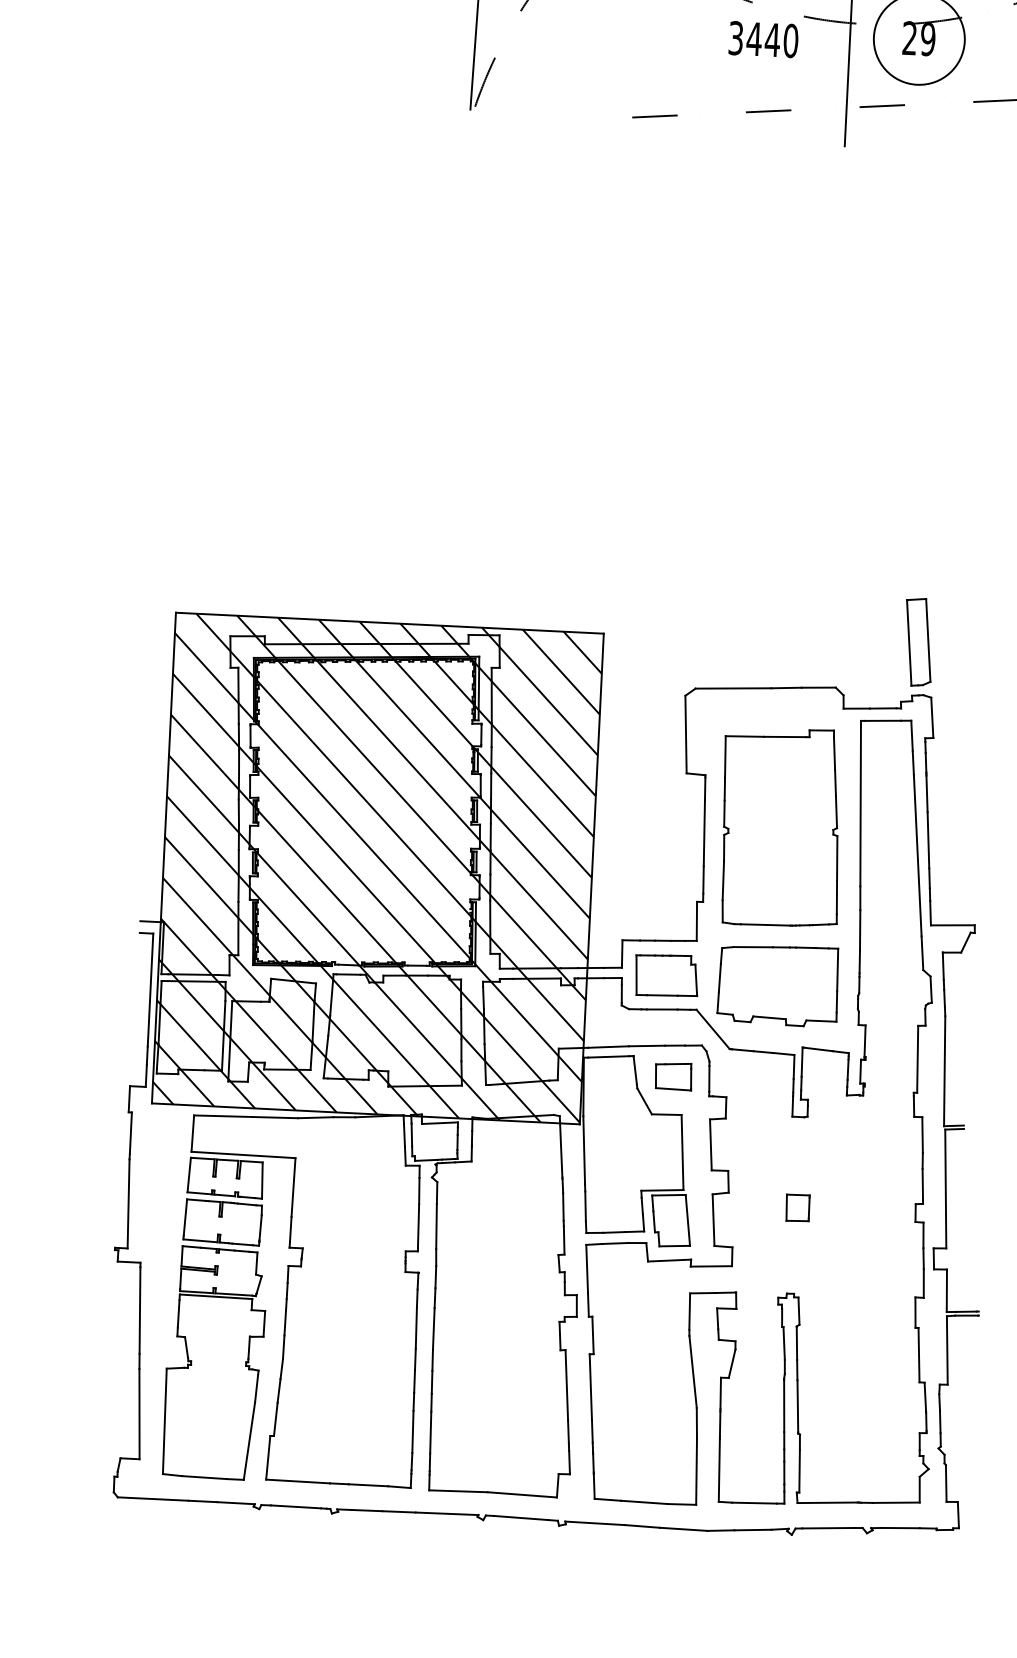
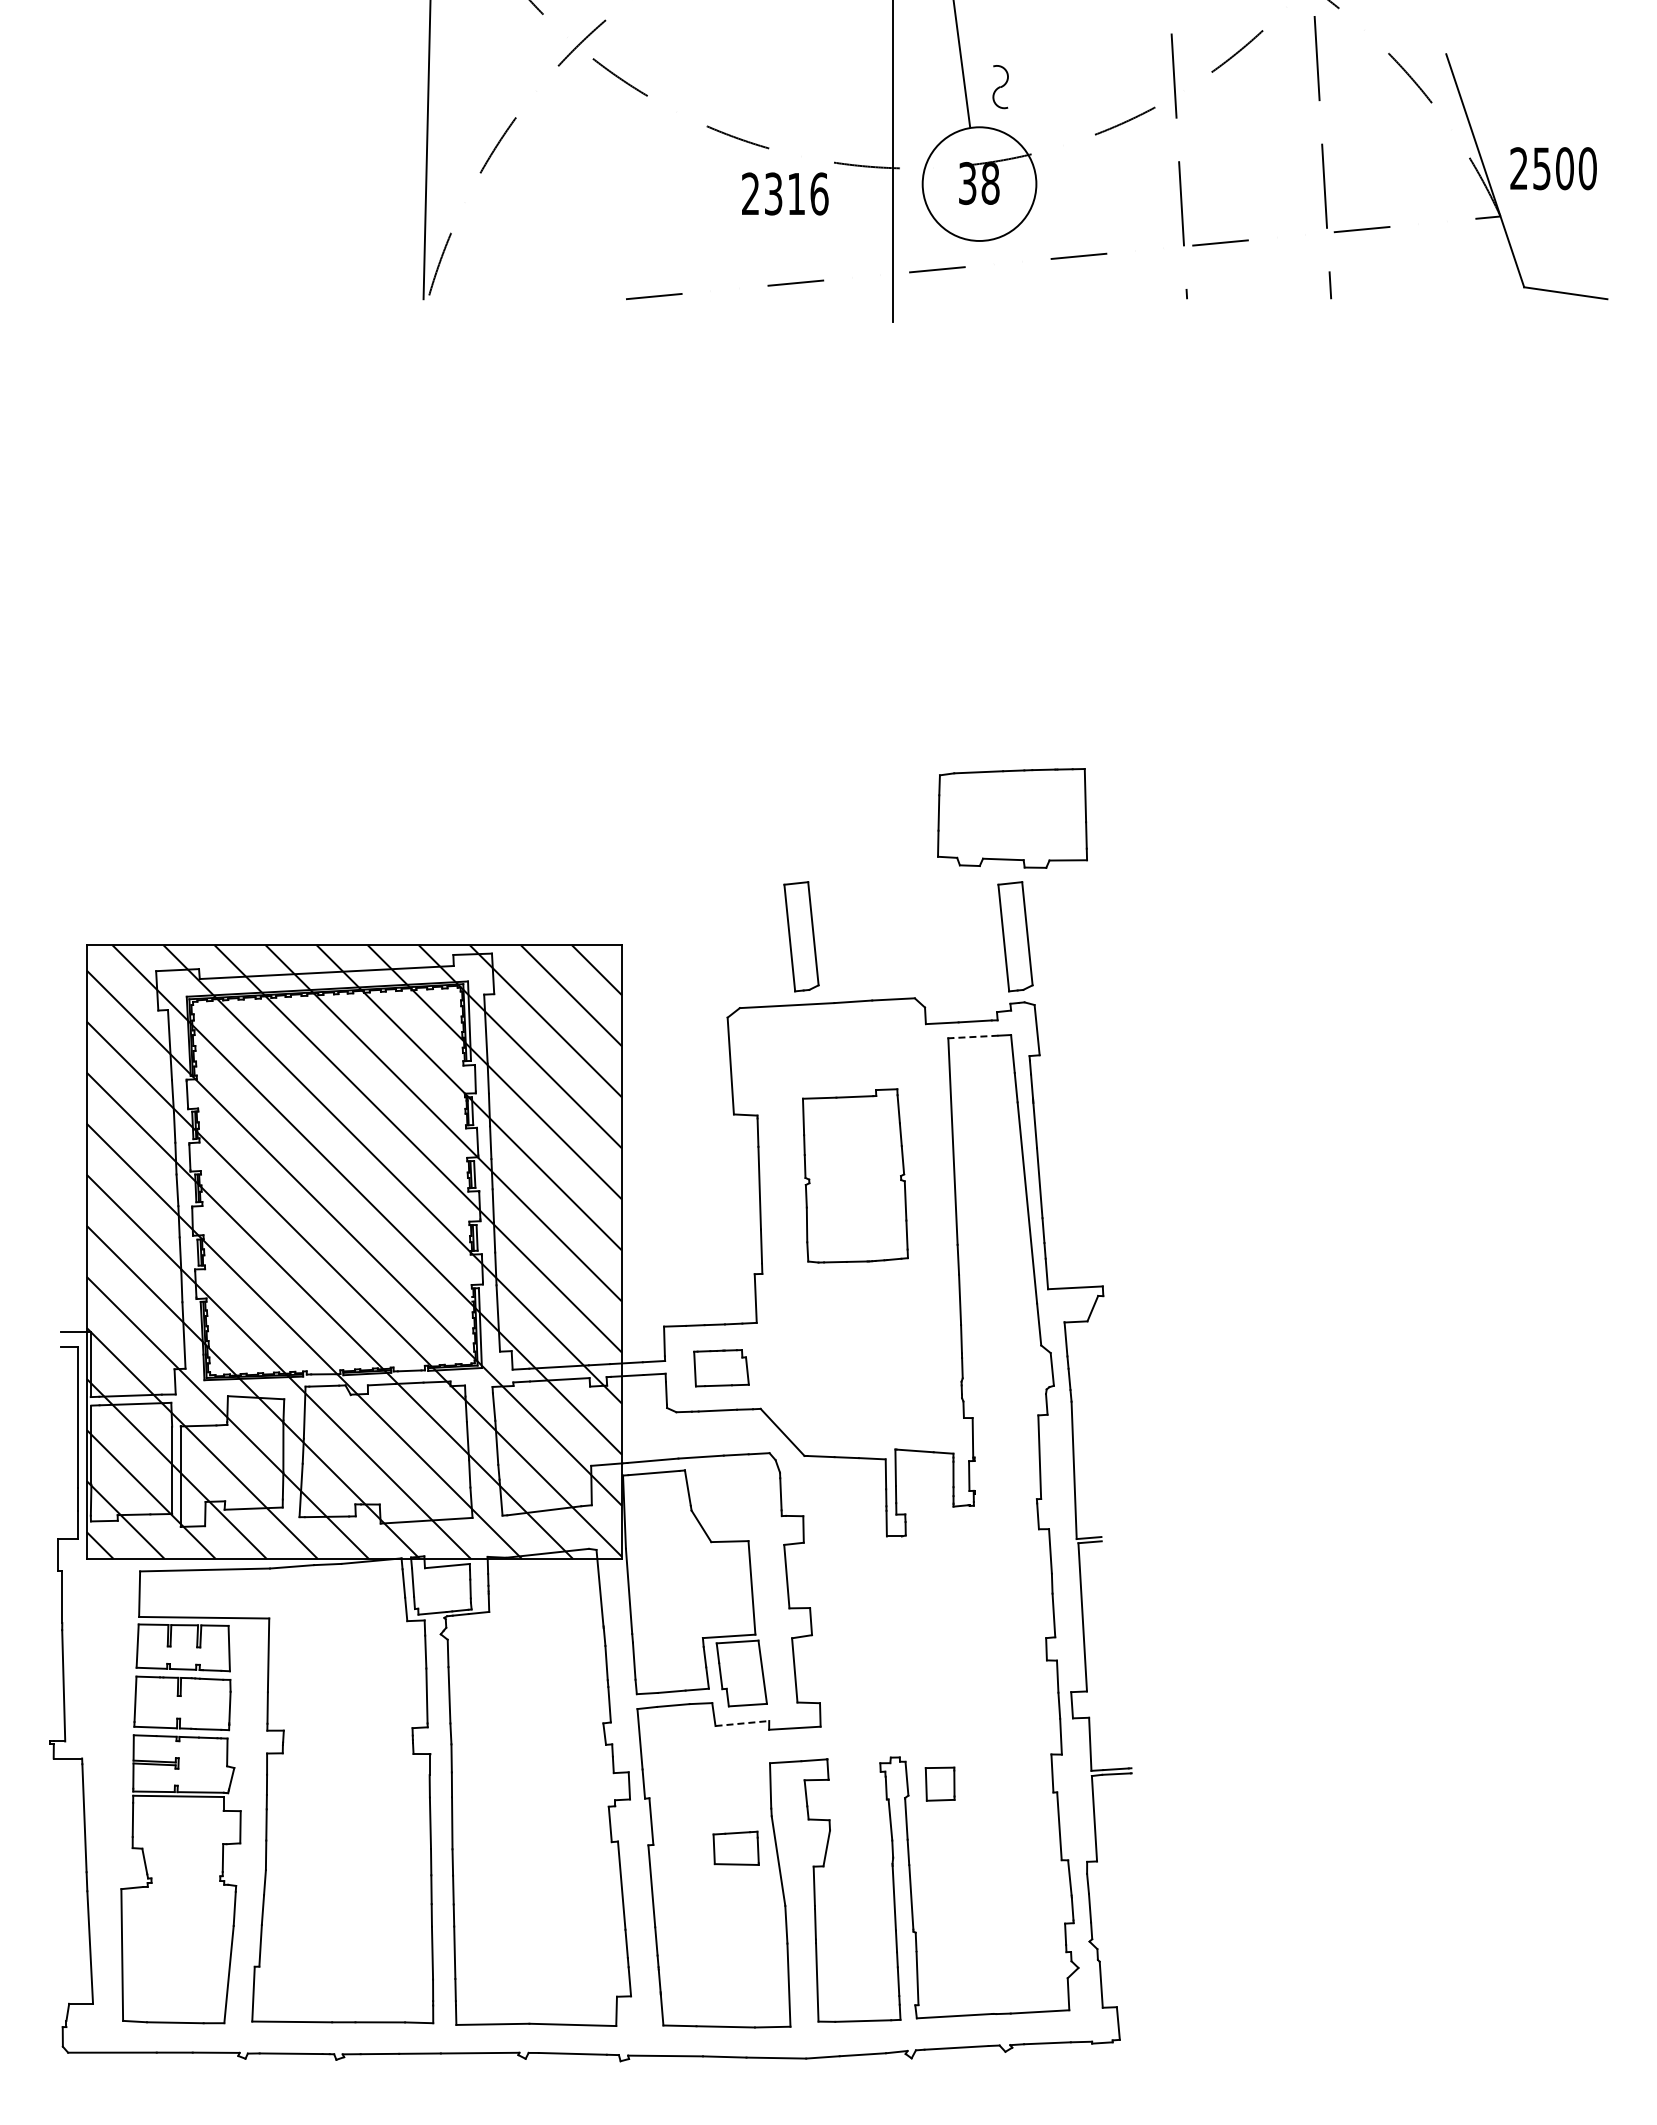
text: (919, 38) -> (979, 183), 29 -> 38
text: (763, 39) -> (785, 193), 3440 -> 2316
part: (747, 633) -> (801, 936), added
line: (882, 720) -> (975, 1036), solid -> dashed
part: (781, 826) -> (855, 1175), size x0.7
part: (666, 975) -> (721, 1368), size x0.7
part: (778, 985) -> (1012, 818), moved
part: (673, 1075) -> (735, 1847), moved
part: (797, 1207) -> (939, 1783), moved
line: (669, 1260) -> (742, 1723), solid -> dashed

